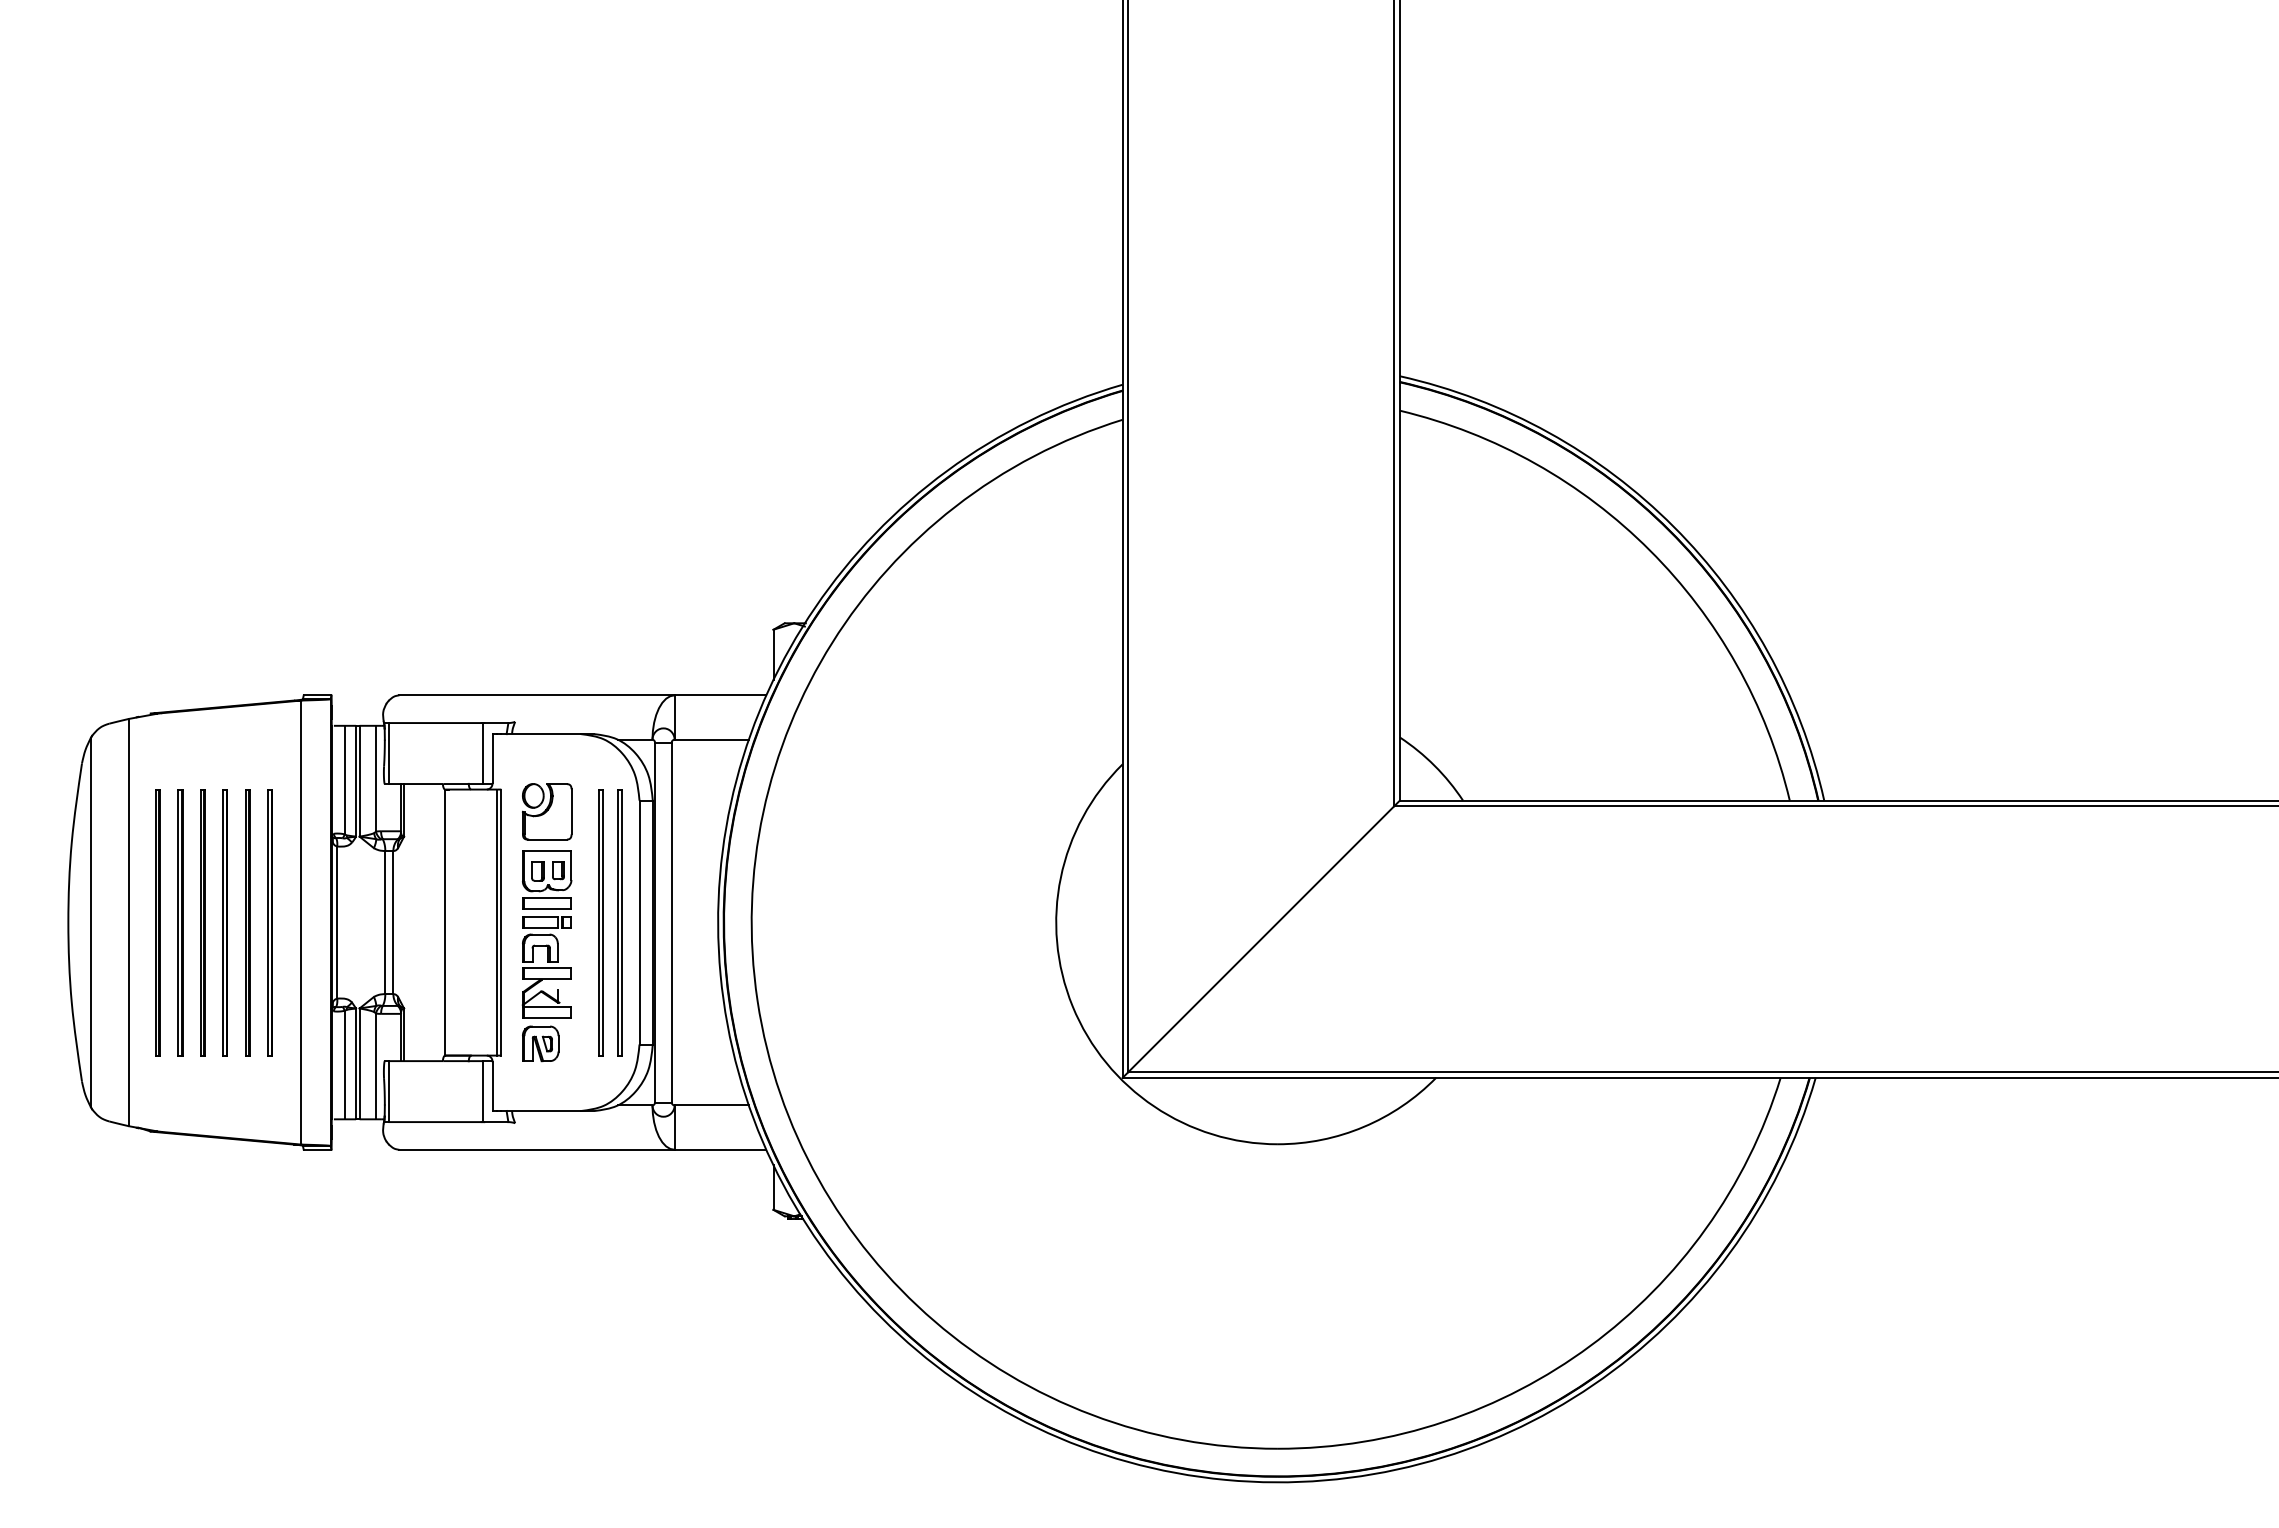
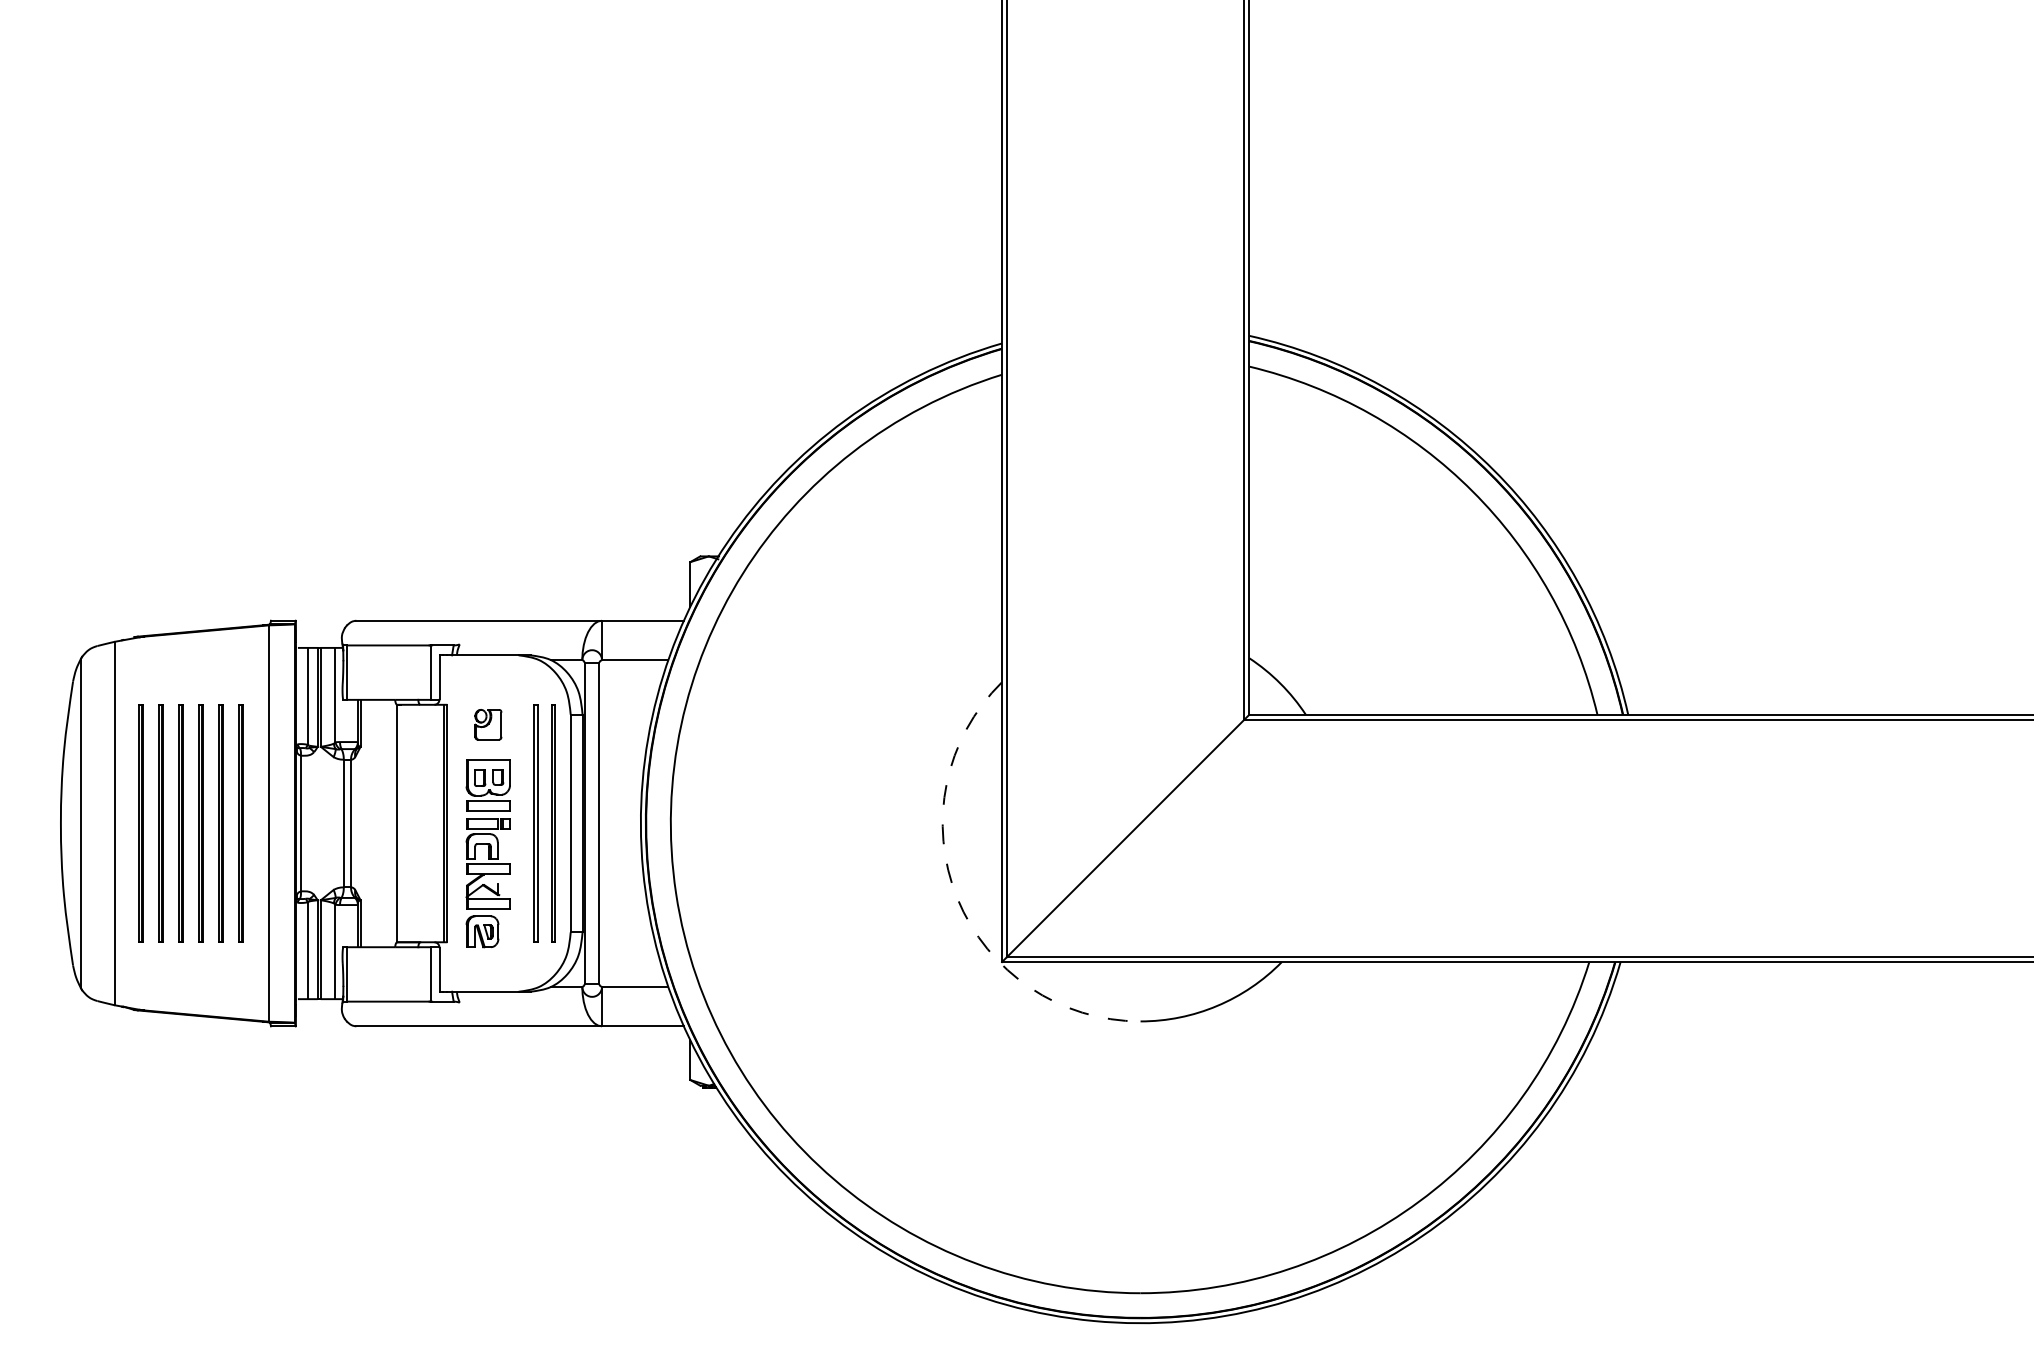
part: (547, 811) -> (488, 724), size x0.6
arc: (1072, 1006) -> (957, 898), solid -> dashed

